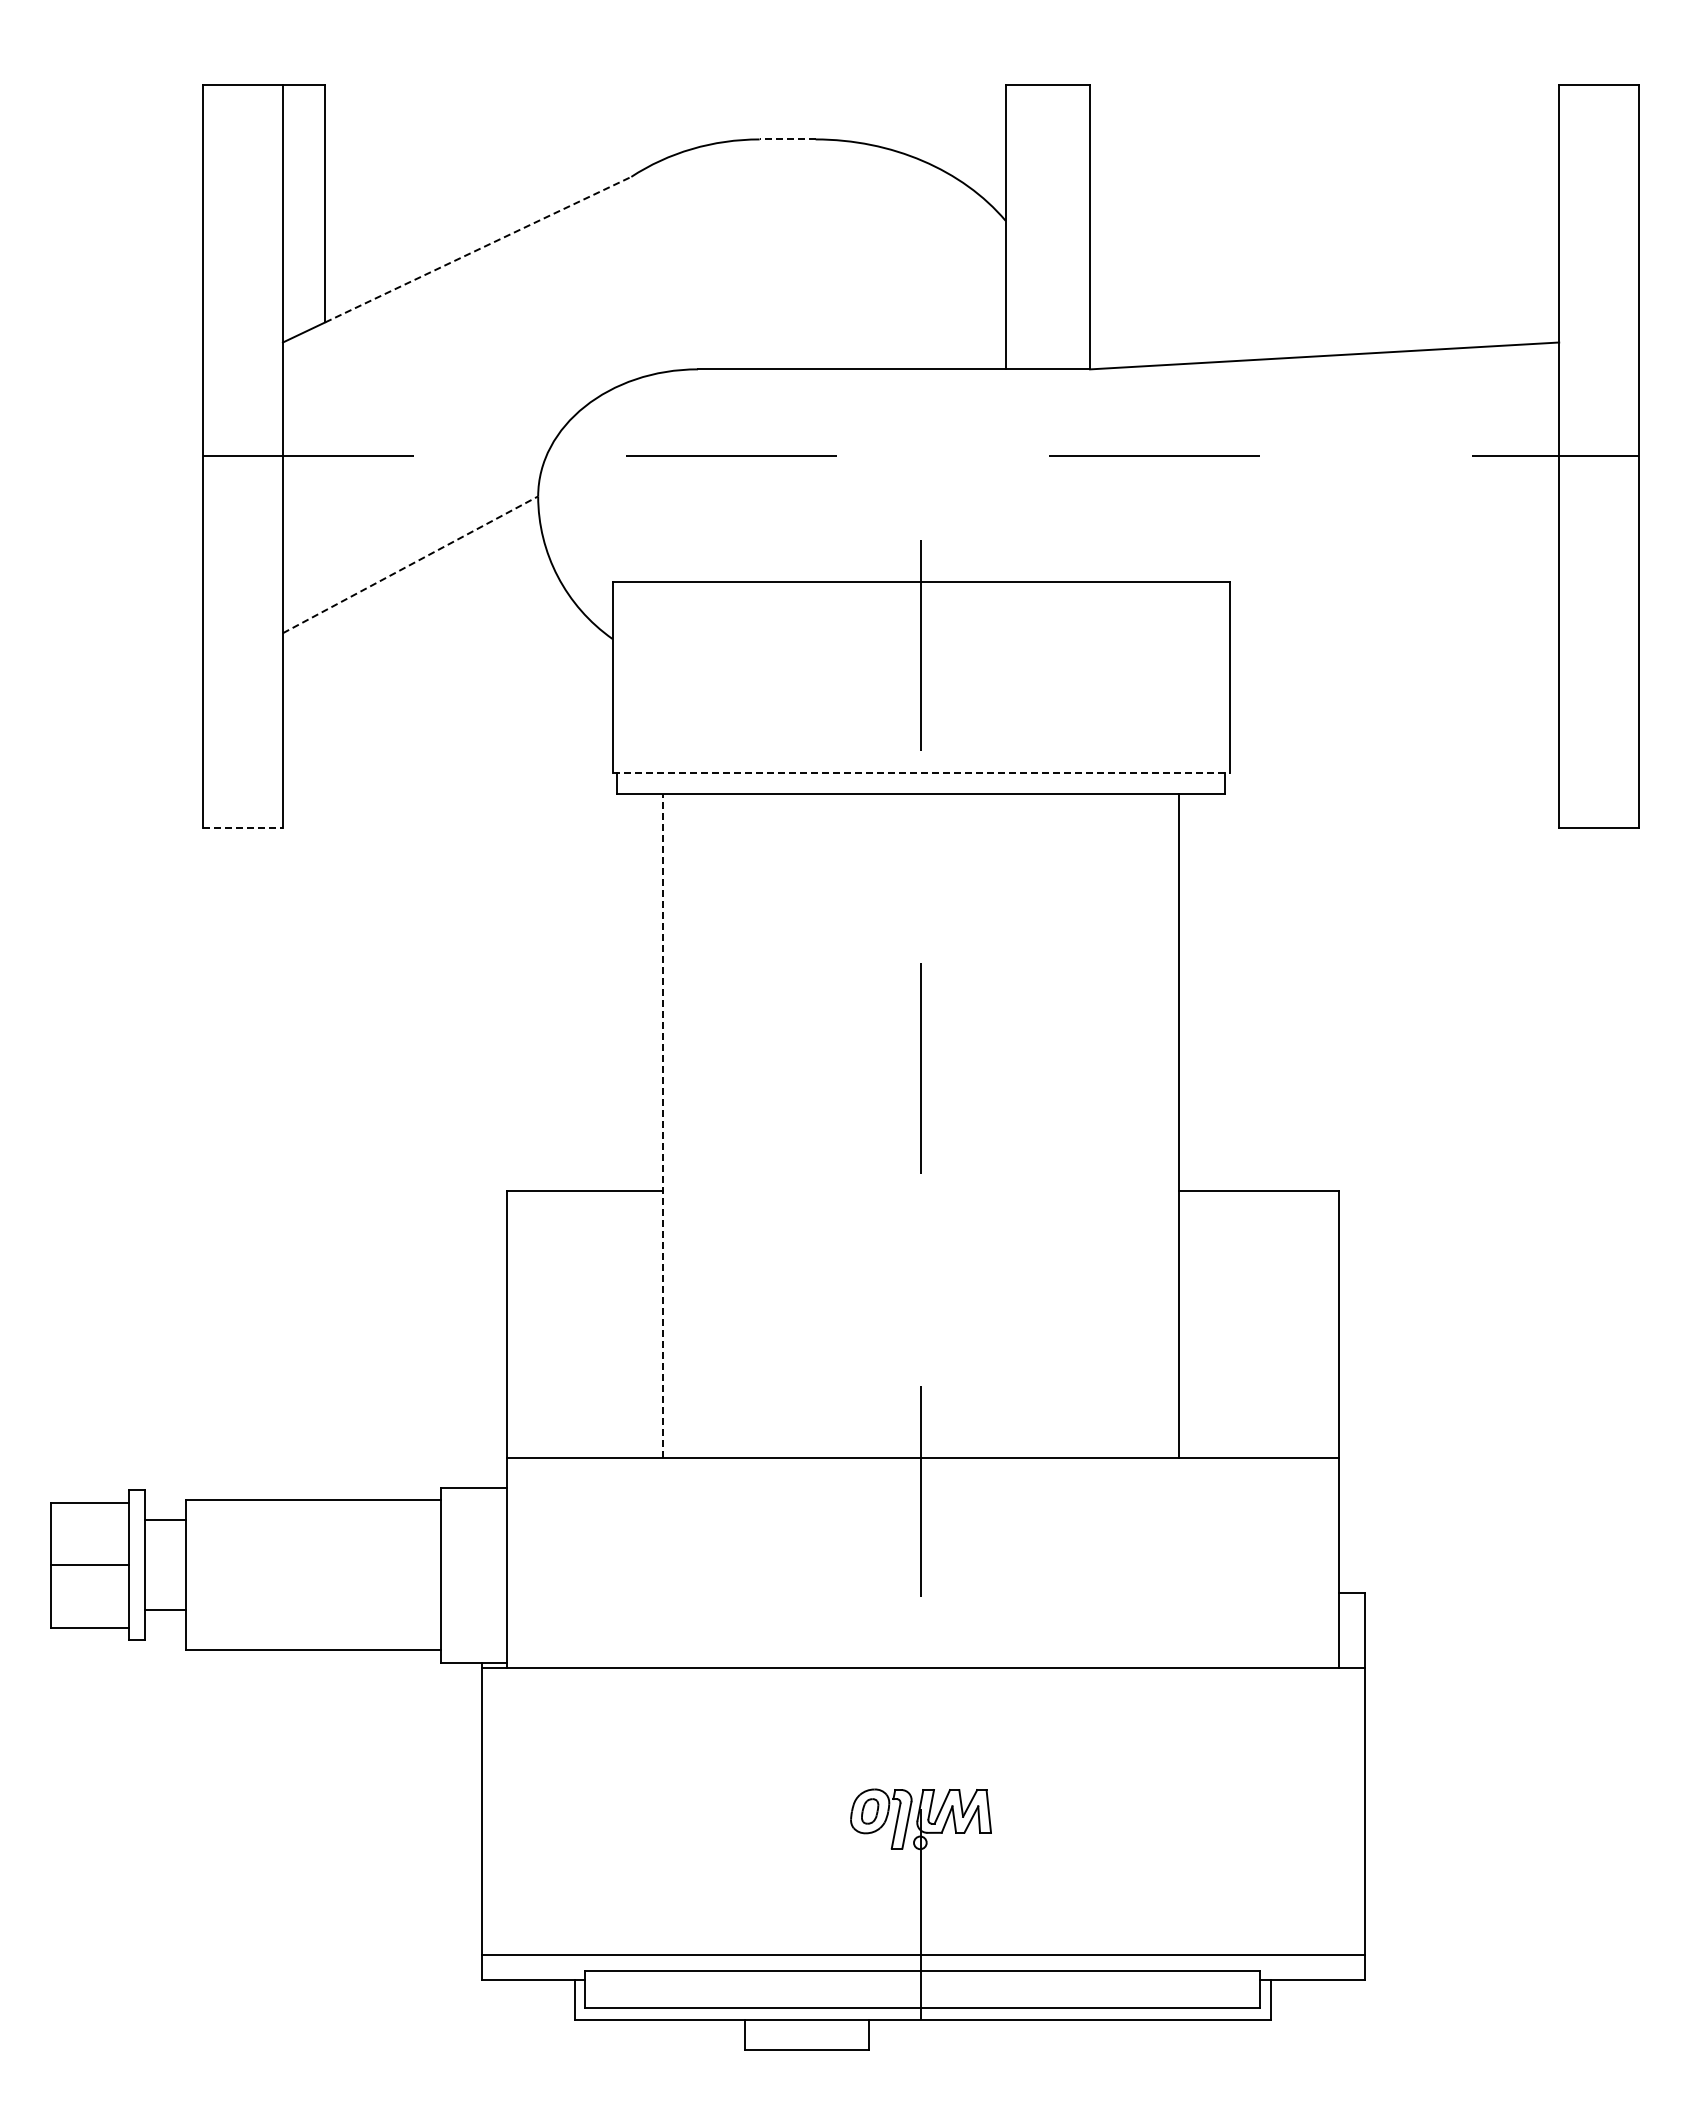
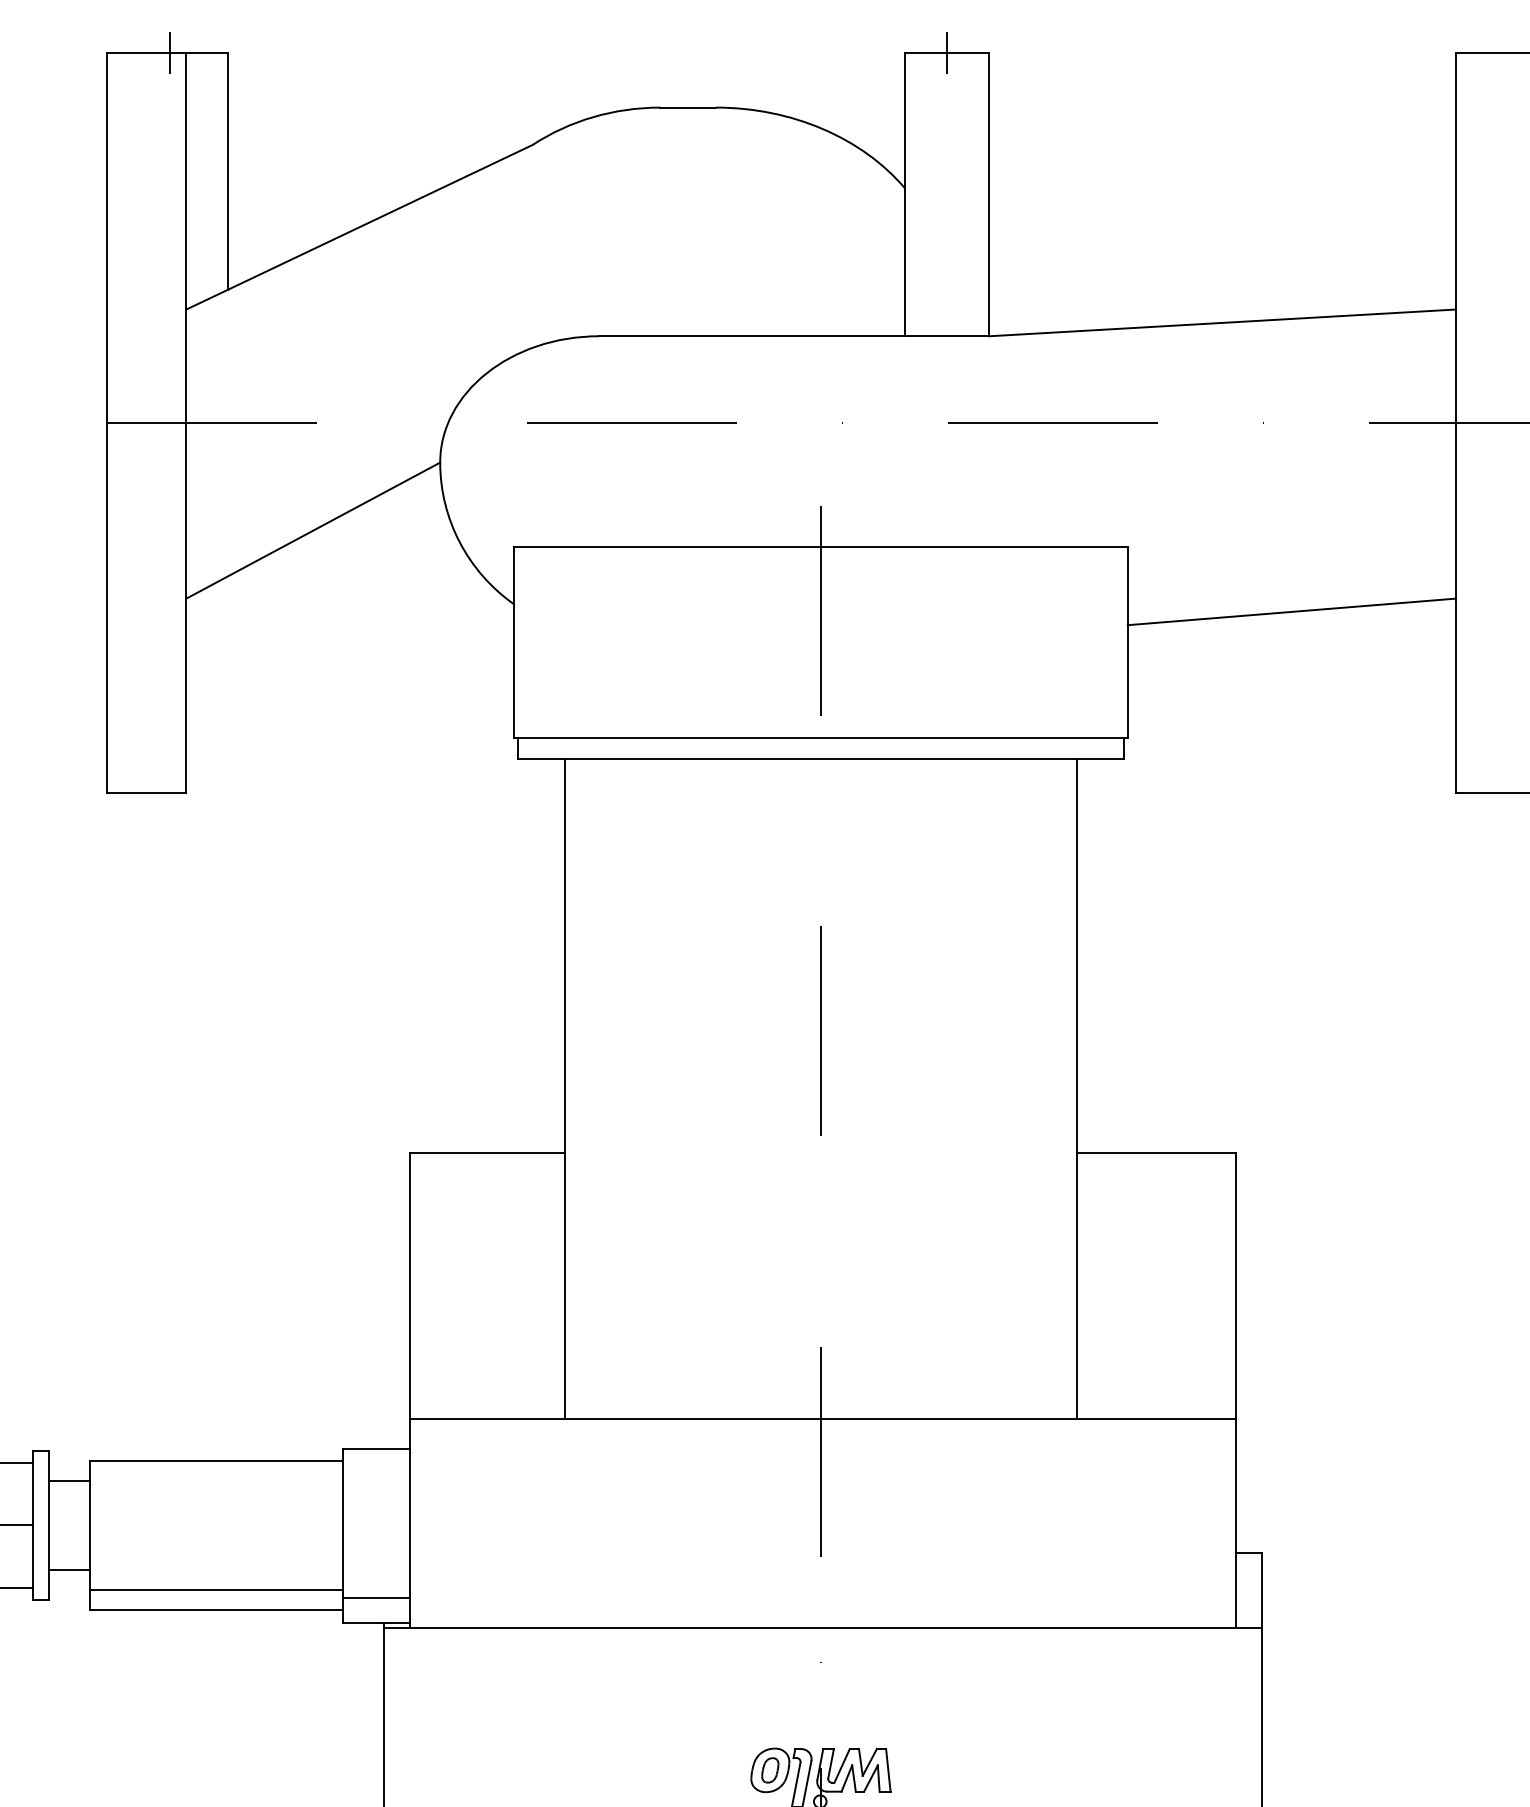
line: (266, 84) -> (170, 52), added
line: (1047, 84) -> (946, 52), added
line: (787, 139) -> (688, 107), dashed -> solid
line: (478, 249) -> (380, 217), dashed -> solid
line: (410, 564) -> (313, 530), dashed -> solid
line: (1394, 646) -> (1291, 611), added
line: (921, 773) -> (821, 738), dashed -> solid
line: (243, 828) -> (147, 792), dashed -> solid
line: (663, 1126) -> (564, 1089), dashed -> solid
line: (312, 1629) -> (215, 1589), added
line: (473, 1637) -> (375, 1597), added

